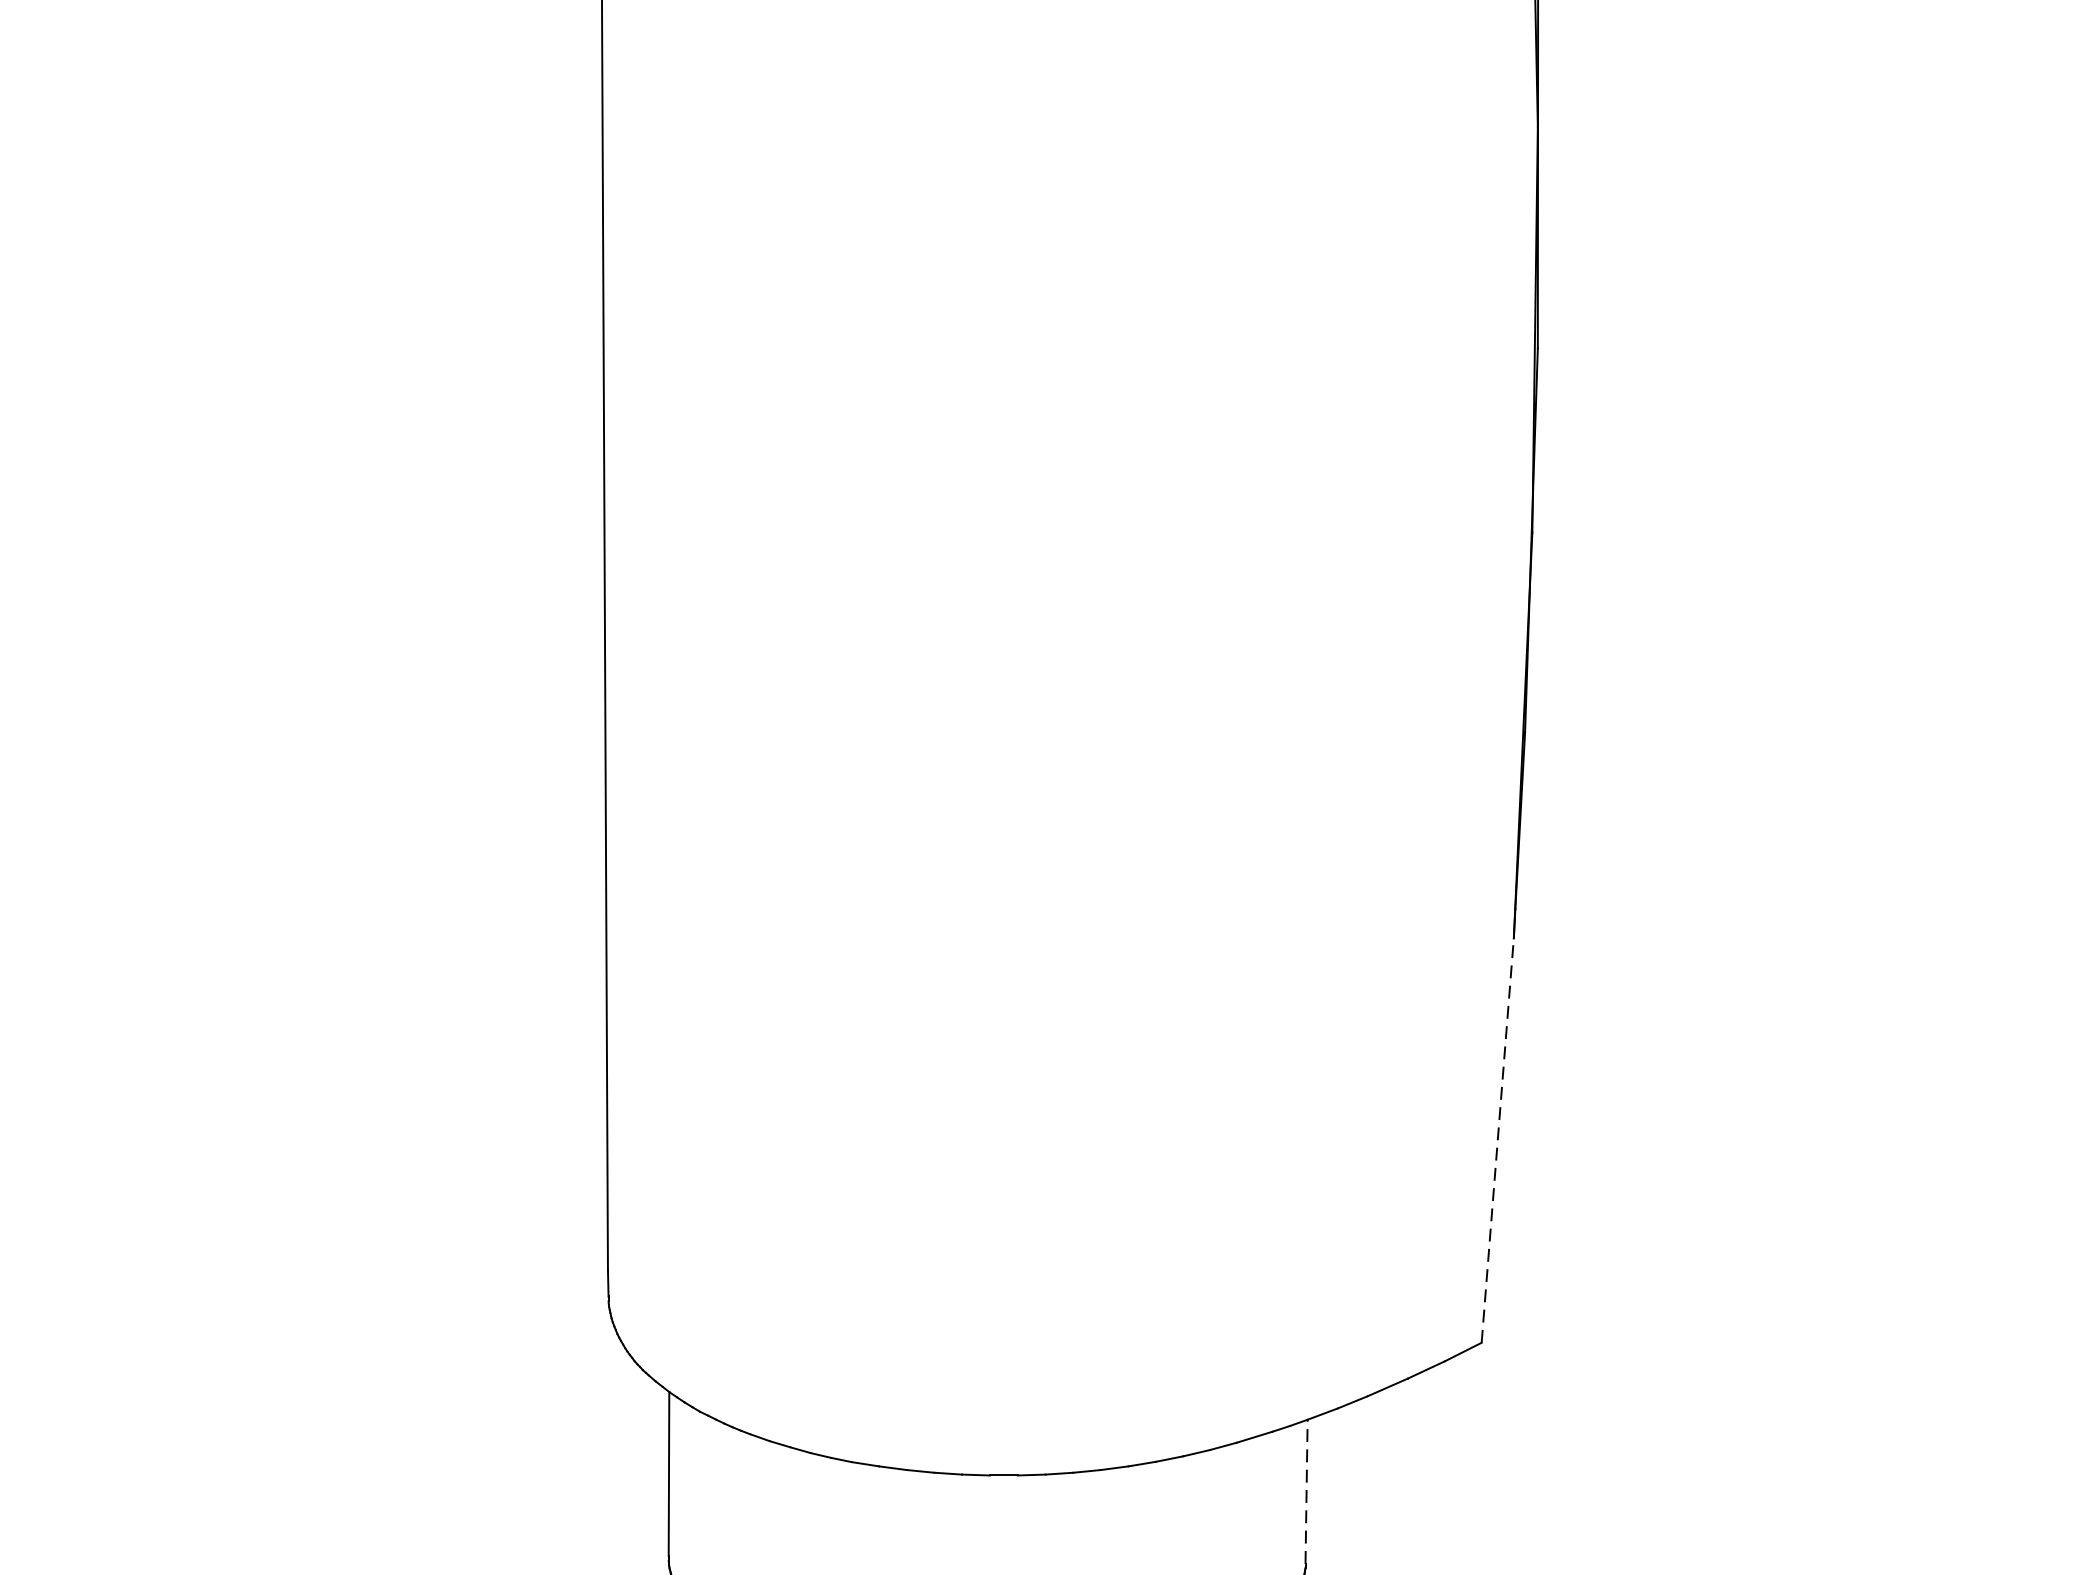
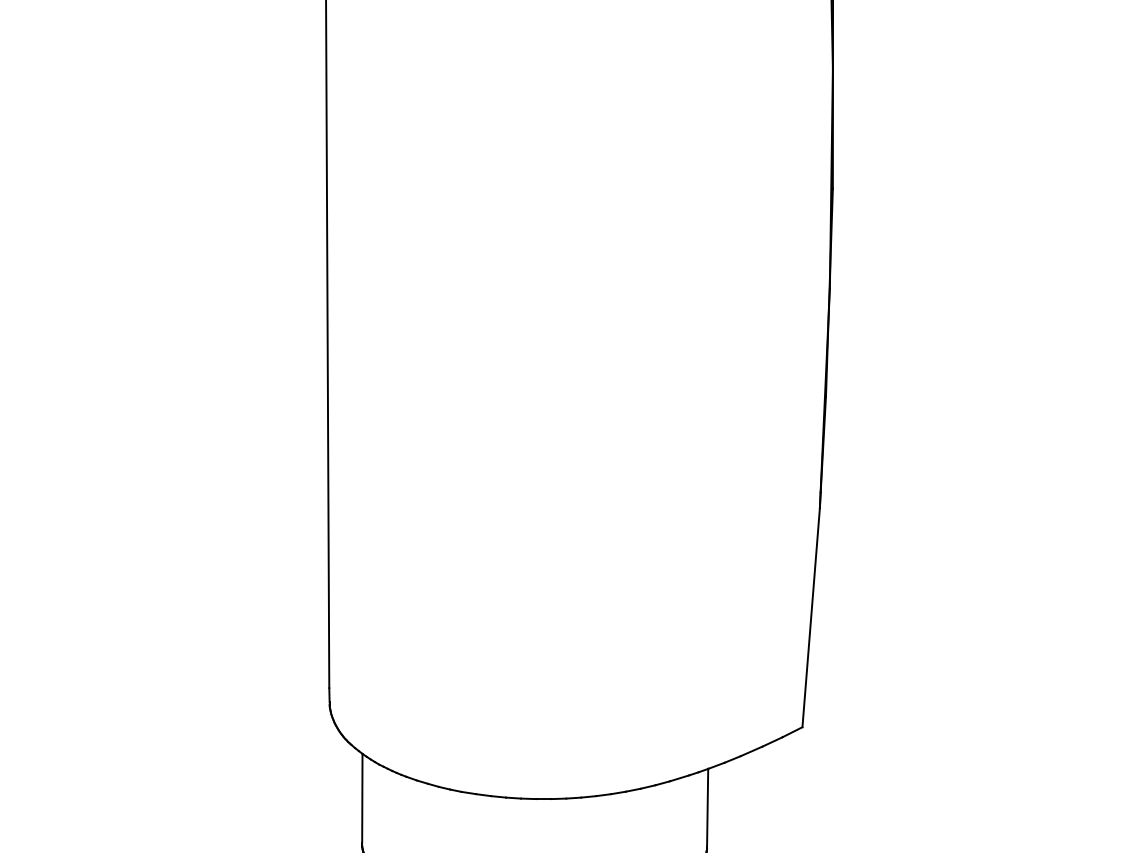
line: (1498, 1140) -> (811, 617), dashed -> solid
line: (1306, 1491) -> (707, 807), dashed -> solid

